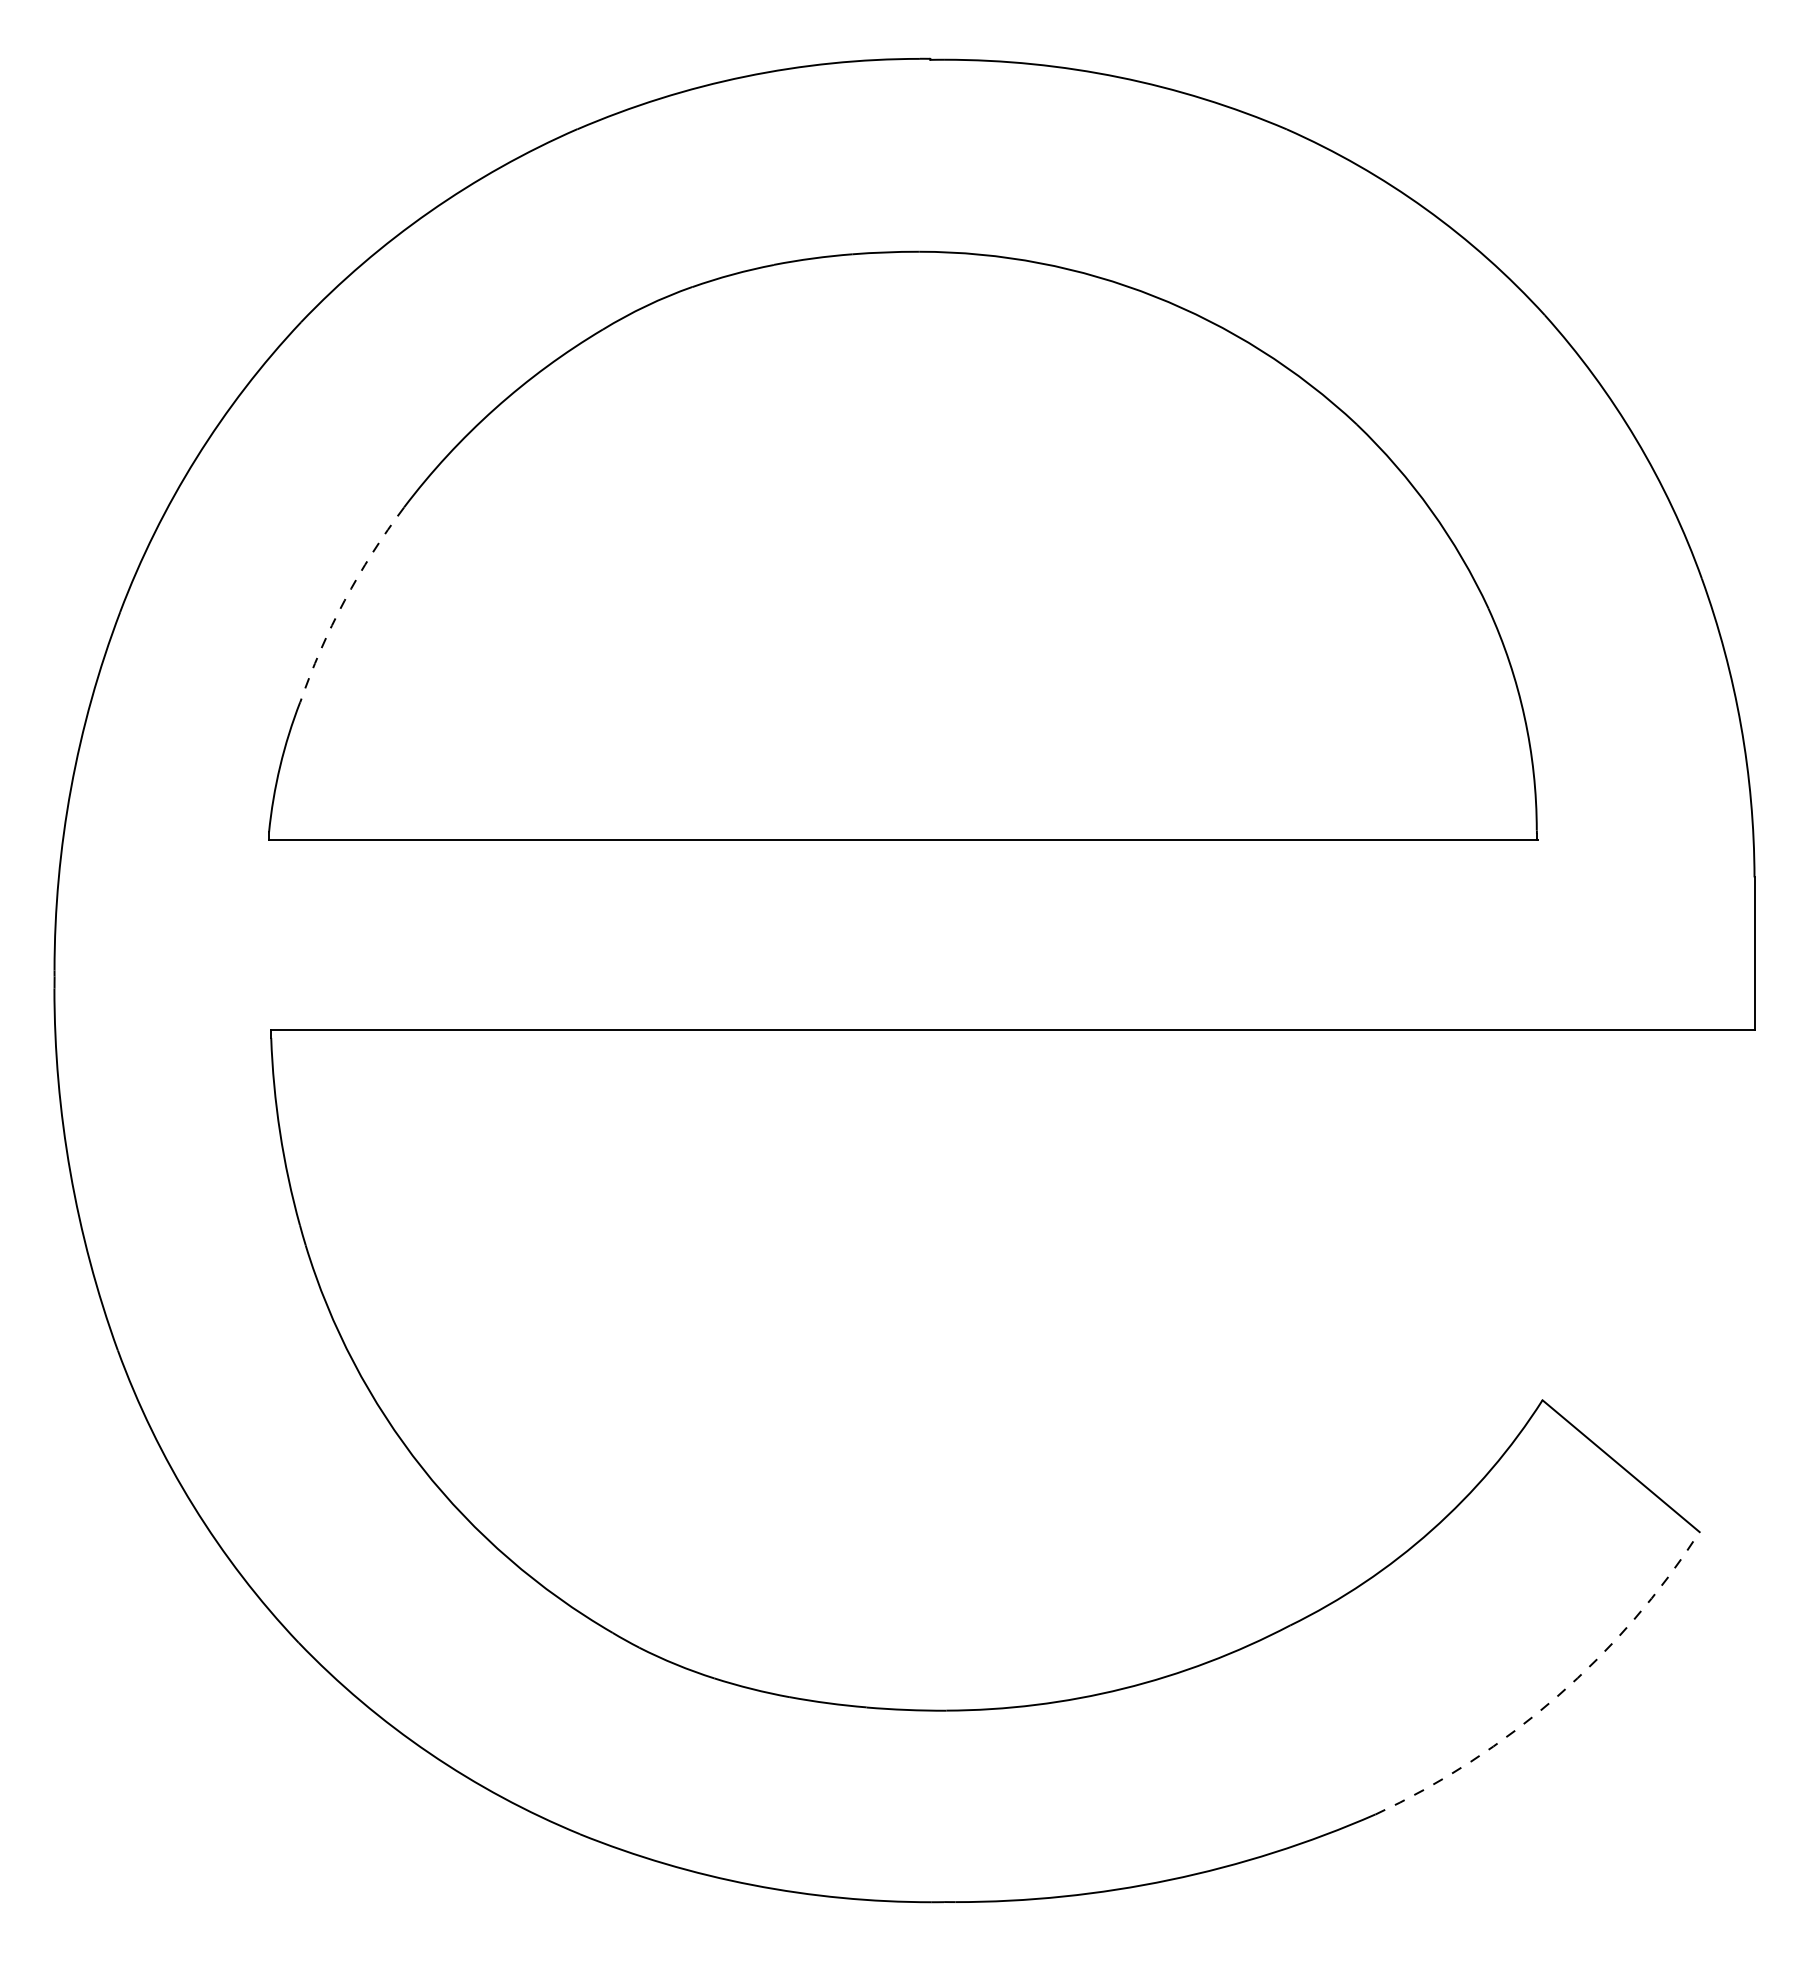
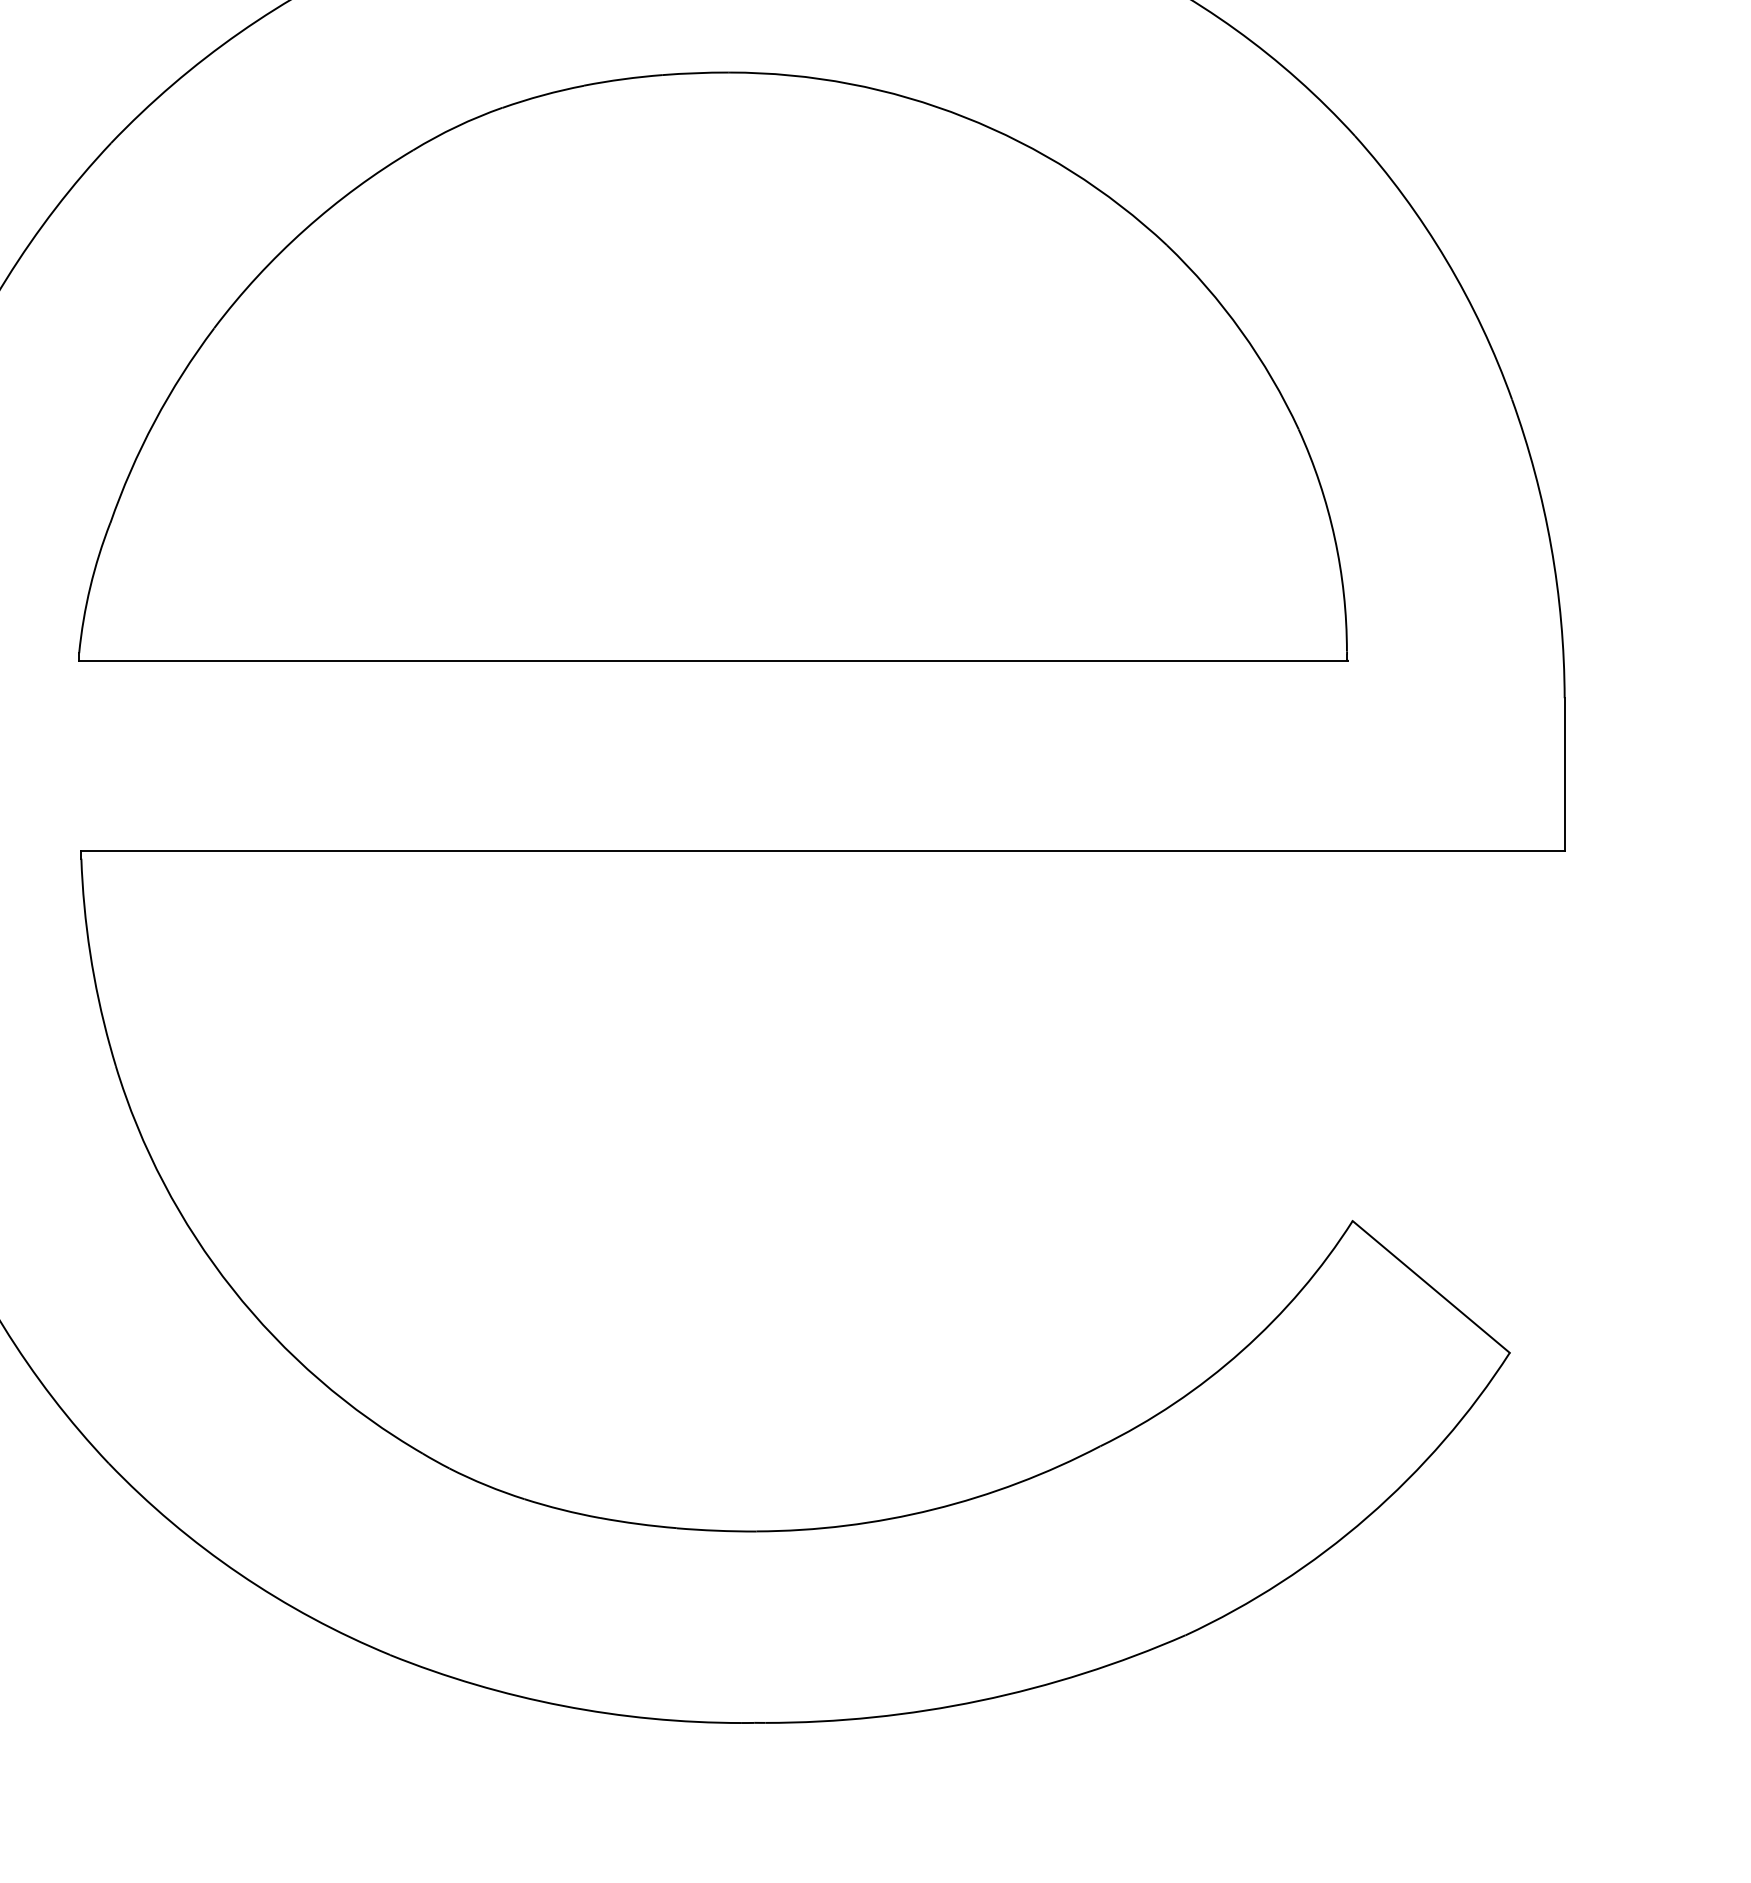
arc: (344, 600) -> (154, 421), dashed -> solid
arc: (1557, 1696) -> (1367, 1517), dashed -> solid

